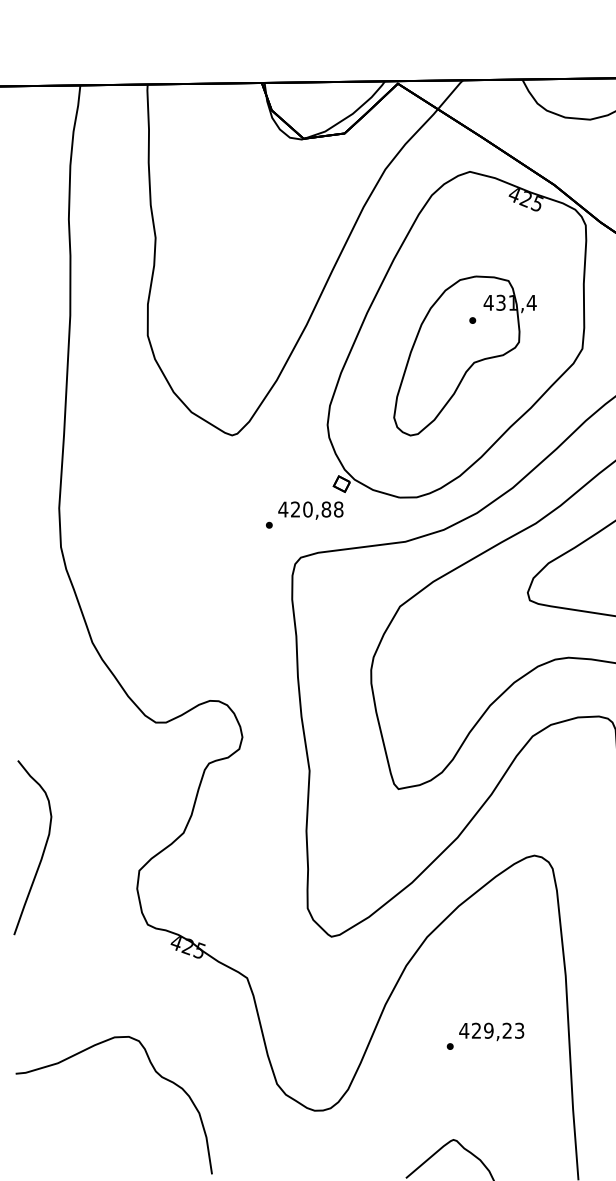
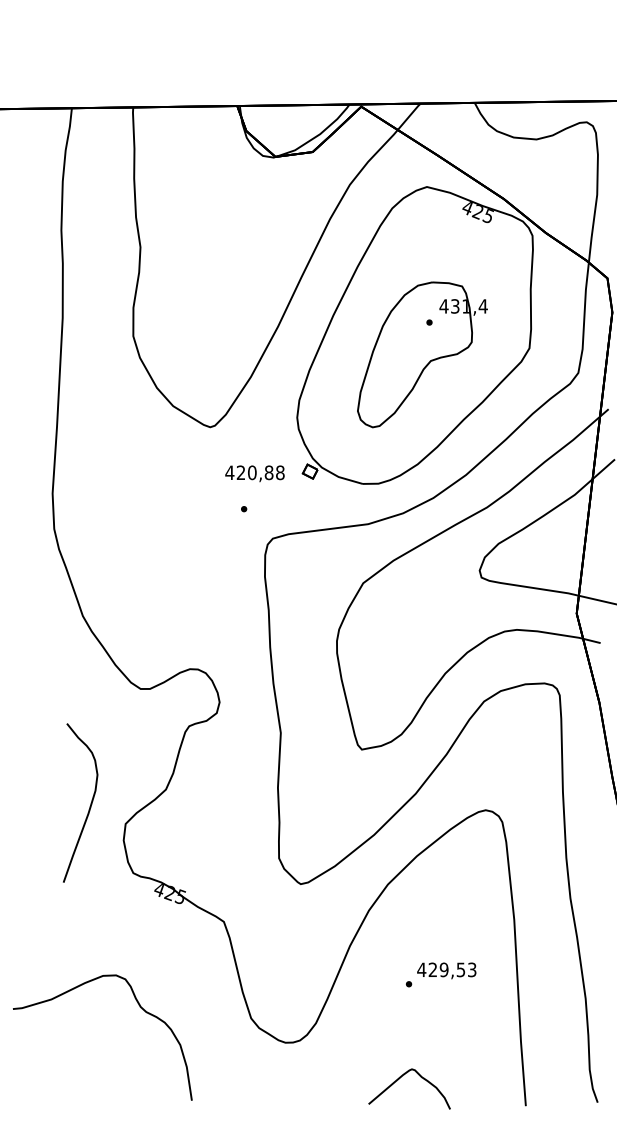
text: (310, 510) -> (254, 473), moved
curve: (42, 851) -> (89, 806), moved
text: (506, 1030) -> (460, 969), 429,23 -> 429,53

